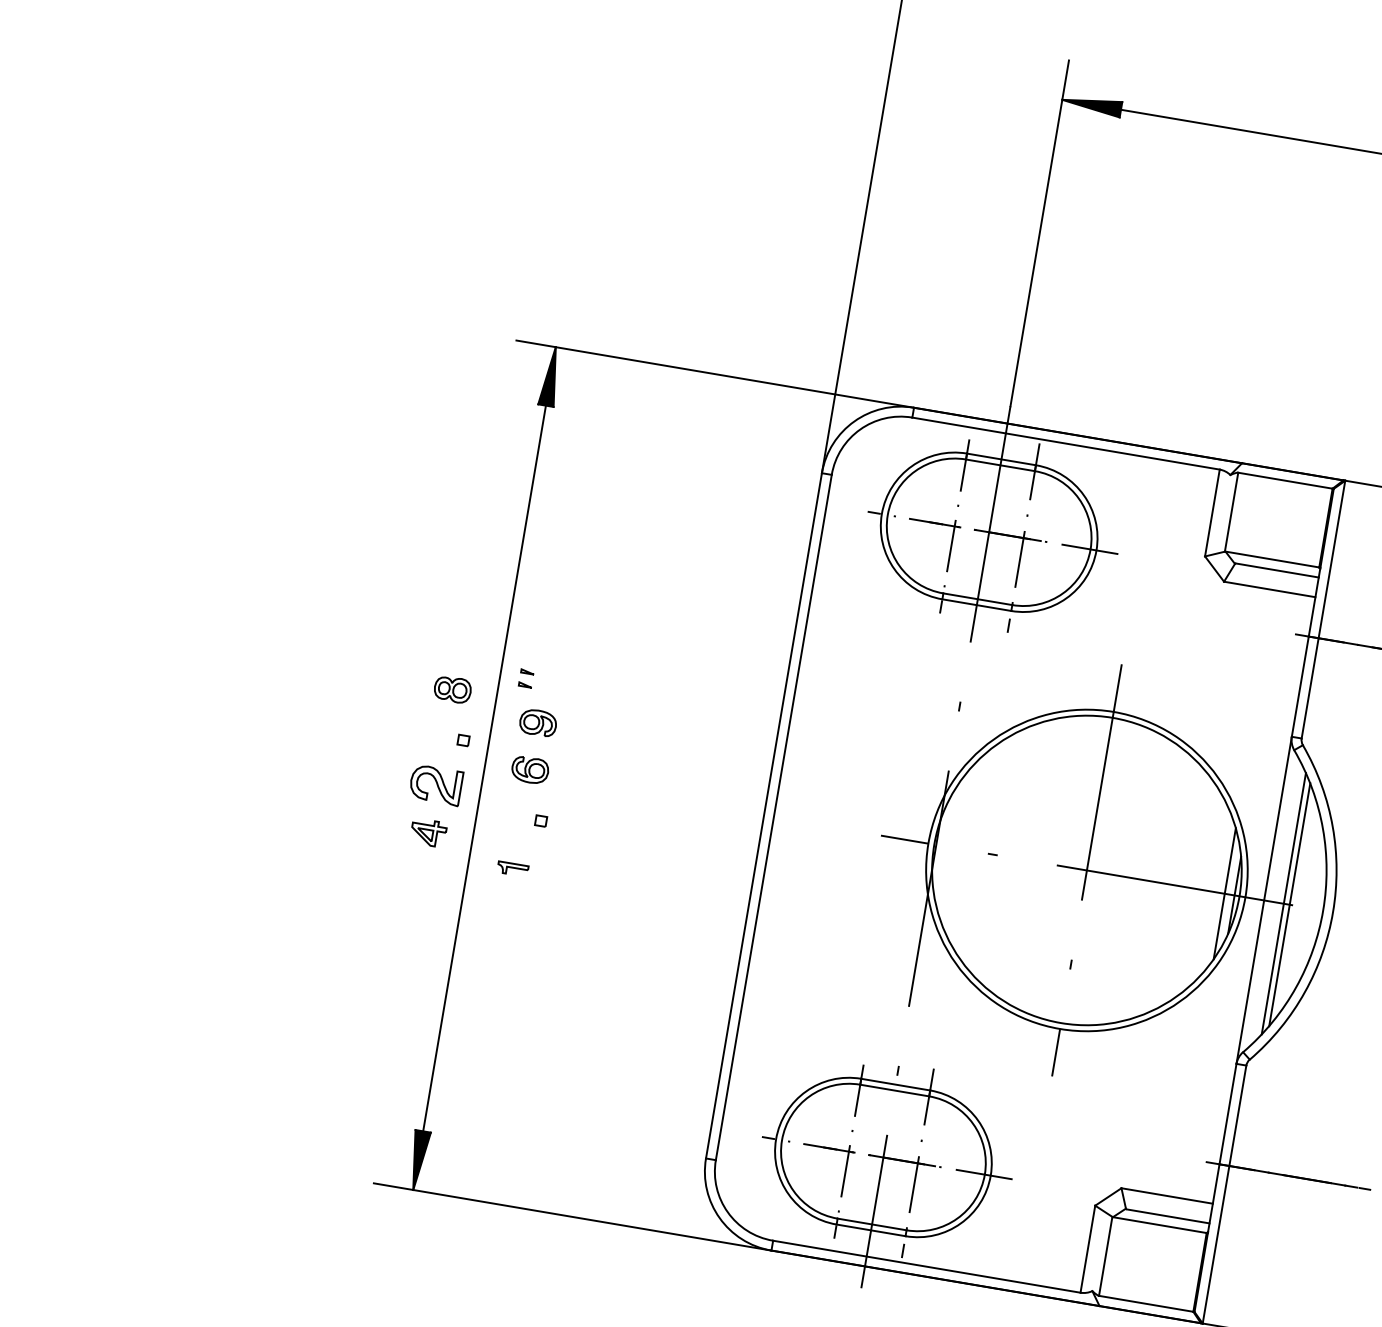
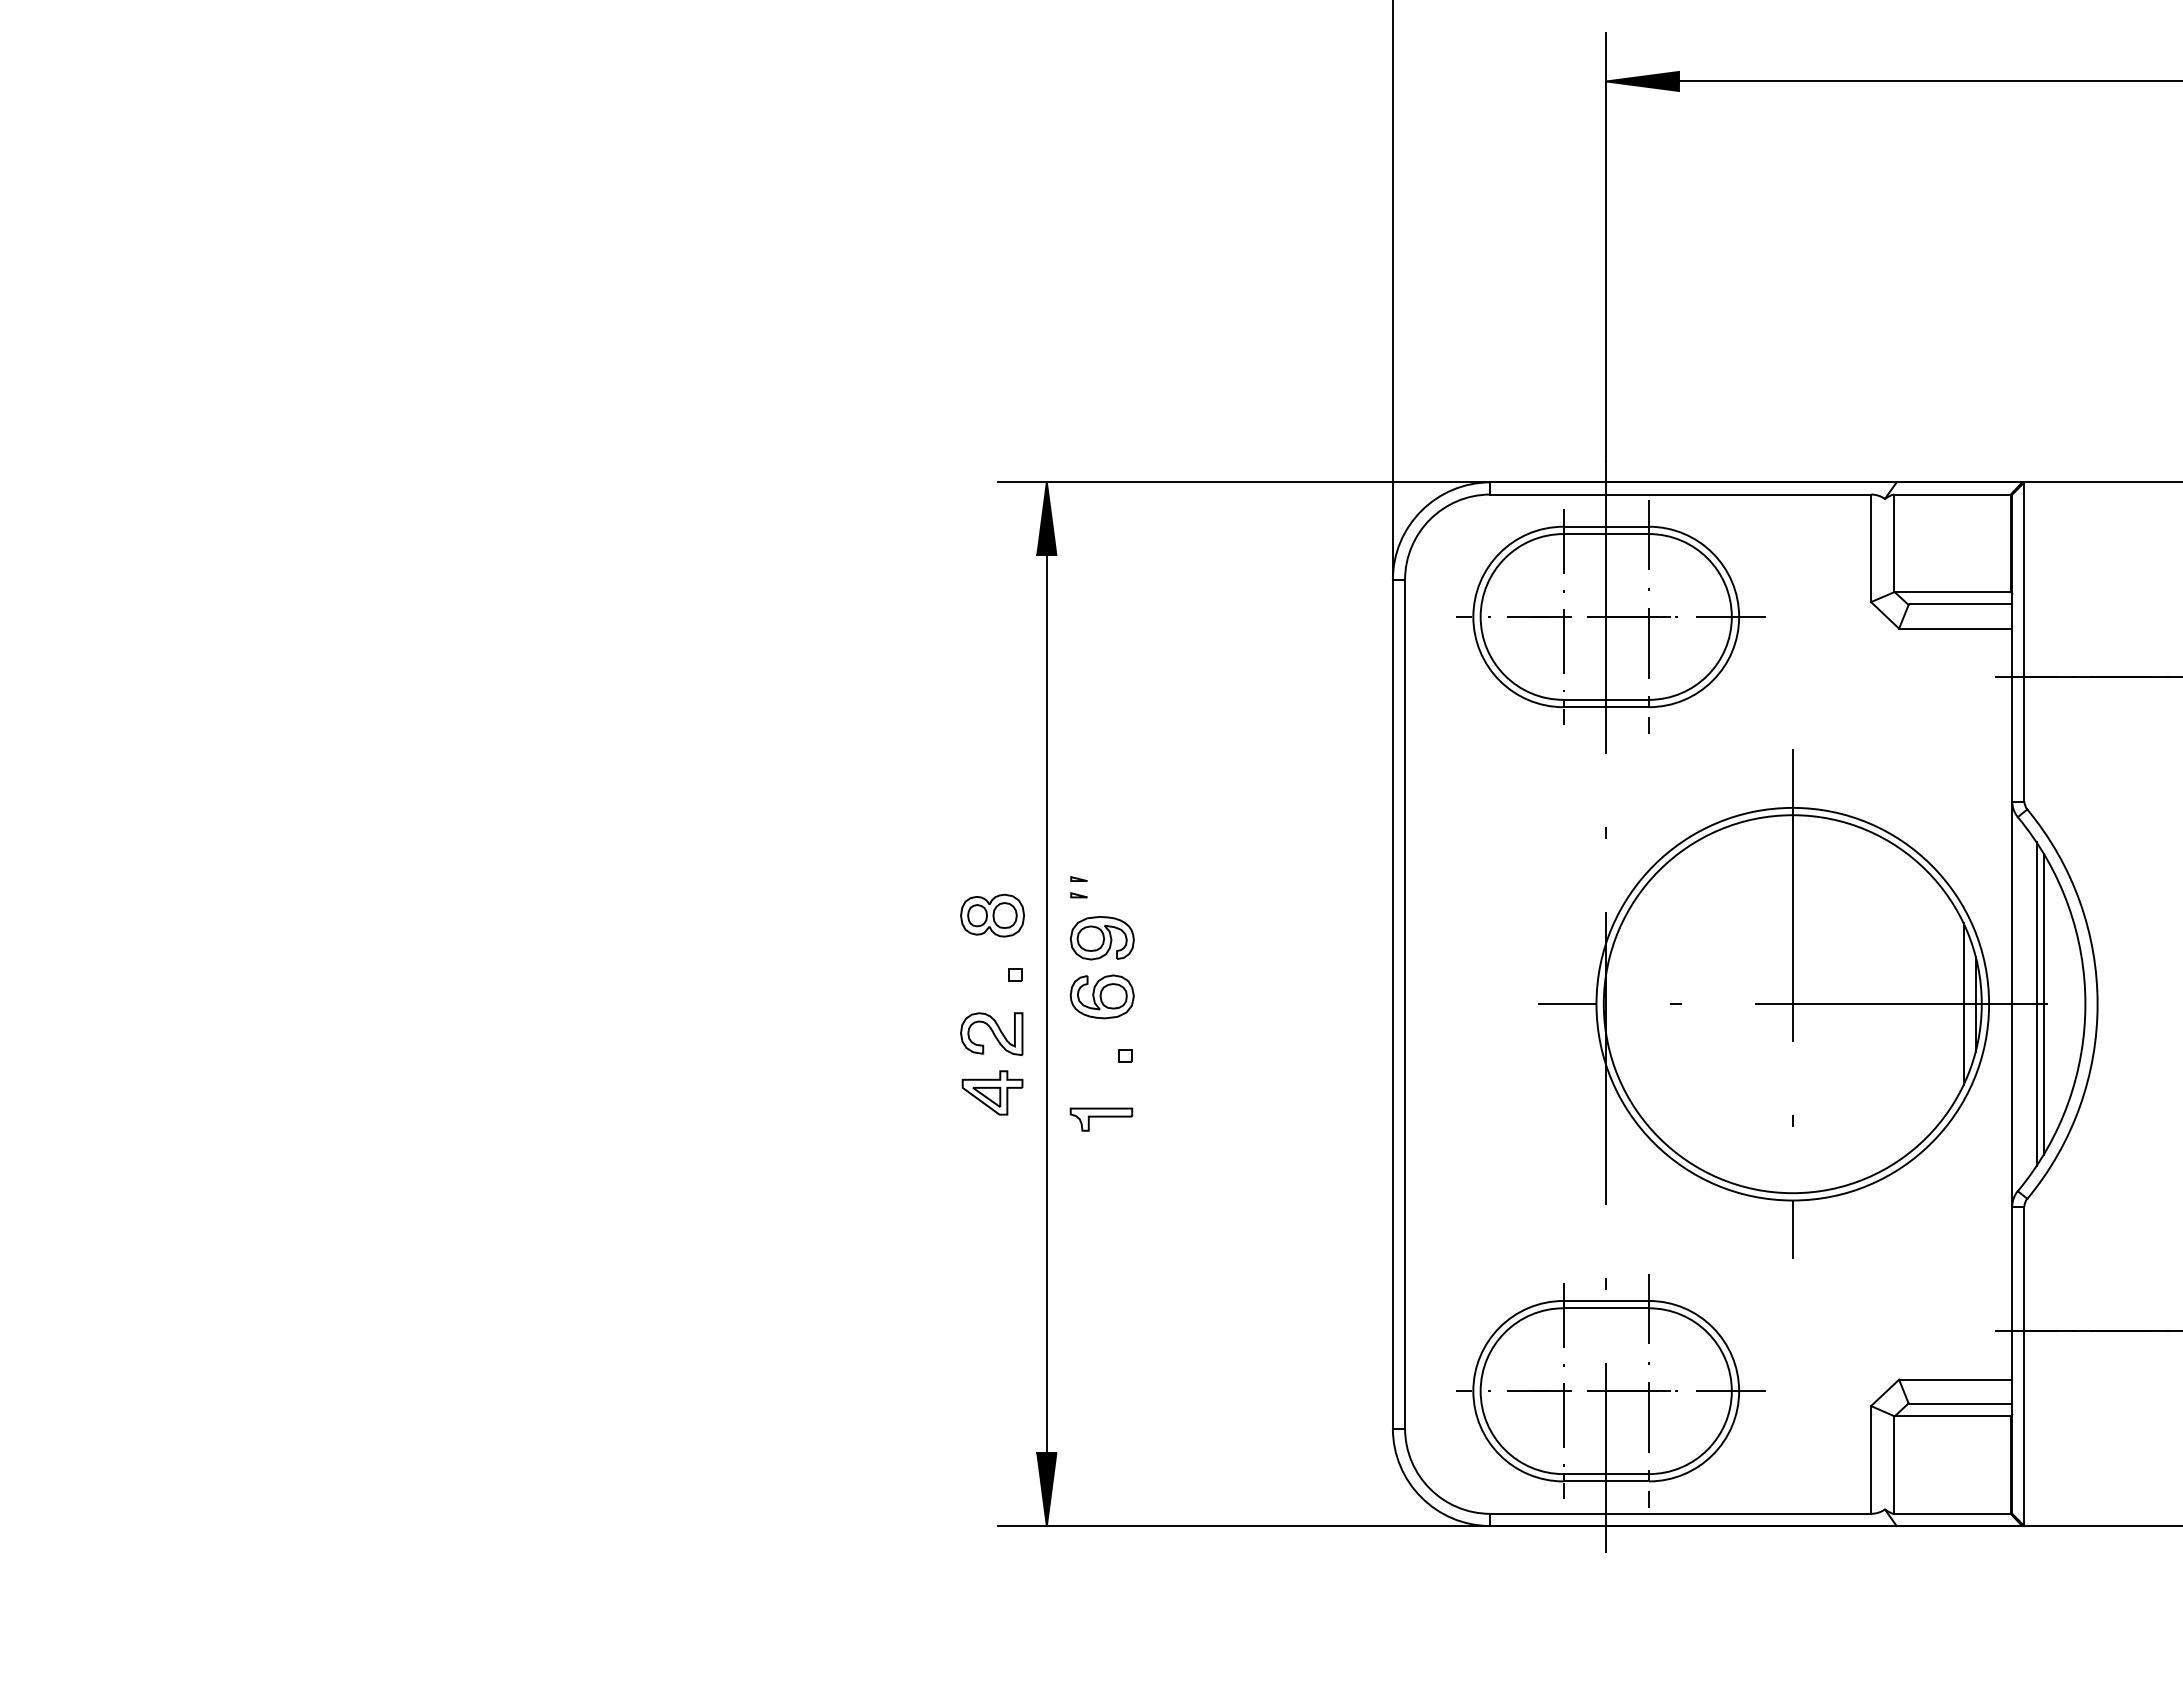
part: (452, 689) -> (992, 915), size x1.43
part: (537, 722) -> (1101, 938), size x1.43
part: (529, 769) -> (1101, 996), size x1.43
part: (428, 832) -> (992, 1092), size x1.43
part: (512, 869) -> (1101, 1119), size x1.67

